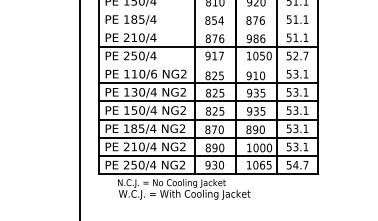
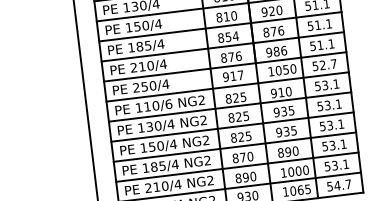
line: (208, 10) -> (220, 26), added
line: (208, 28) -> (222, 46), added
line: (208, 65) -> (227, 87), added

